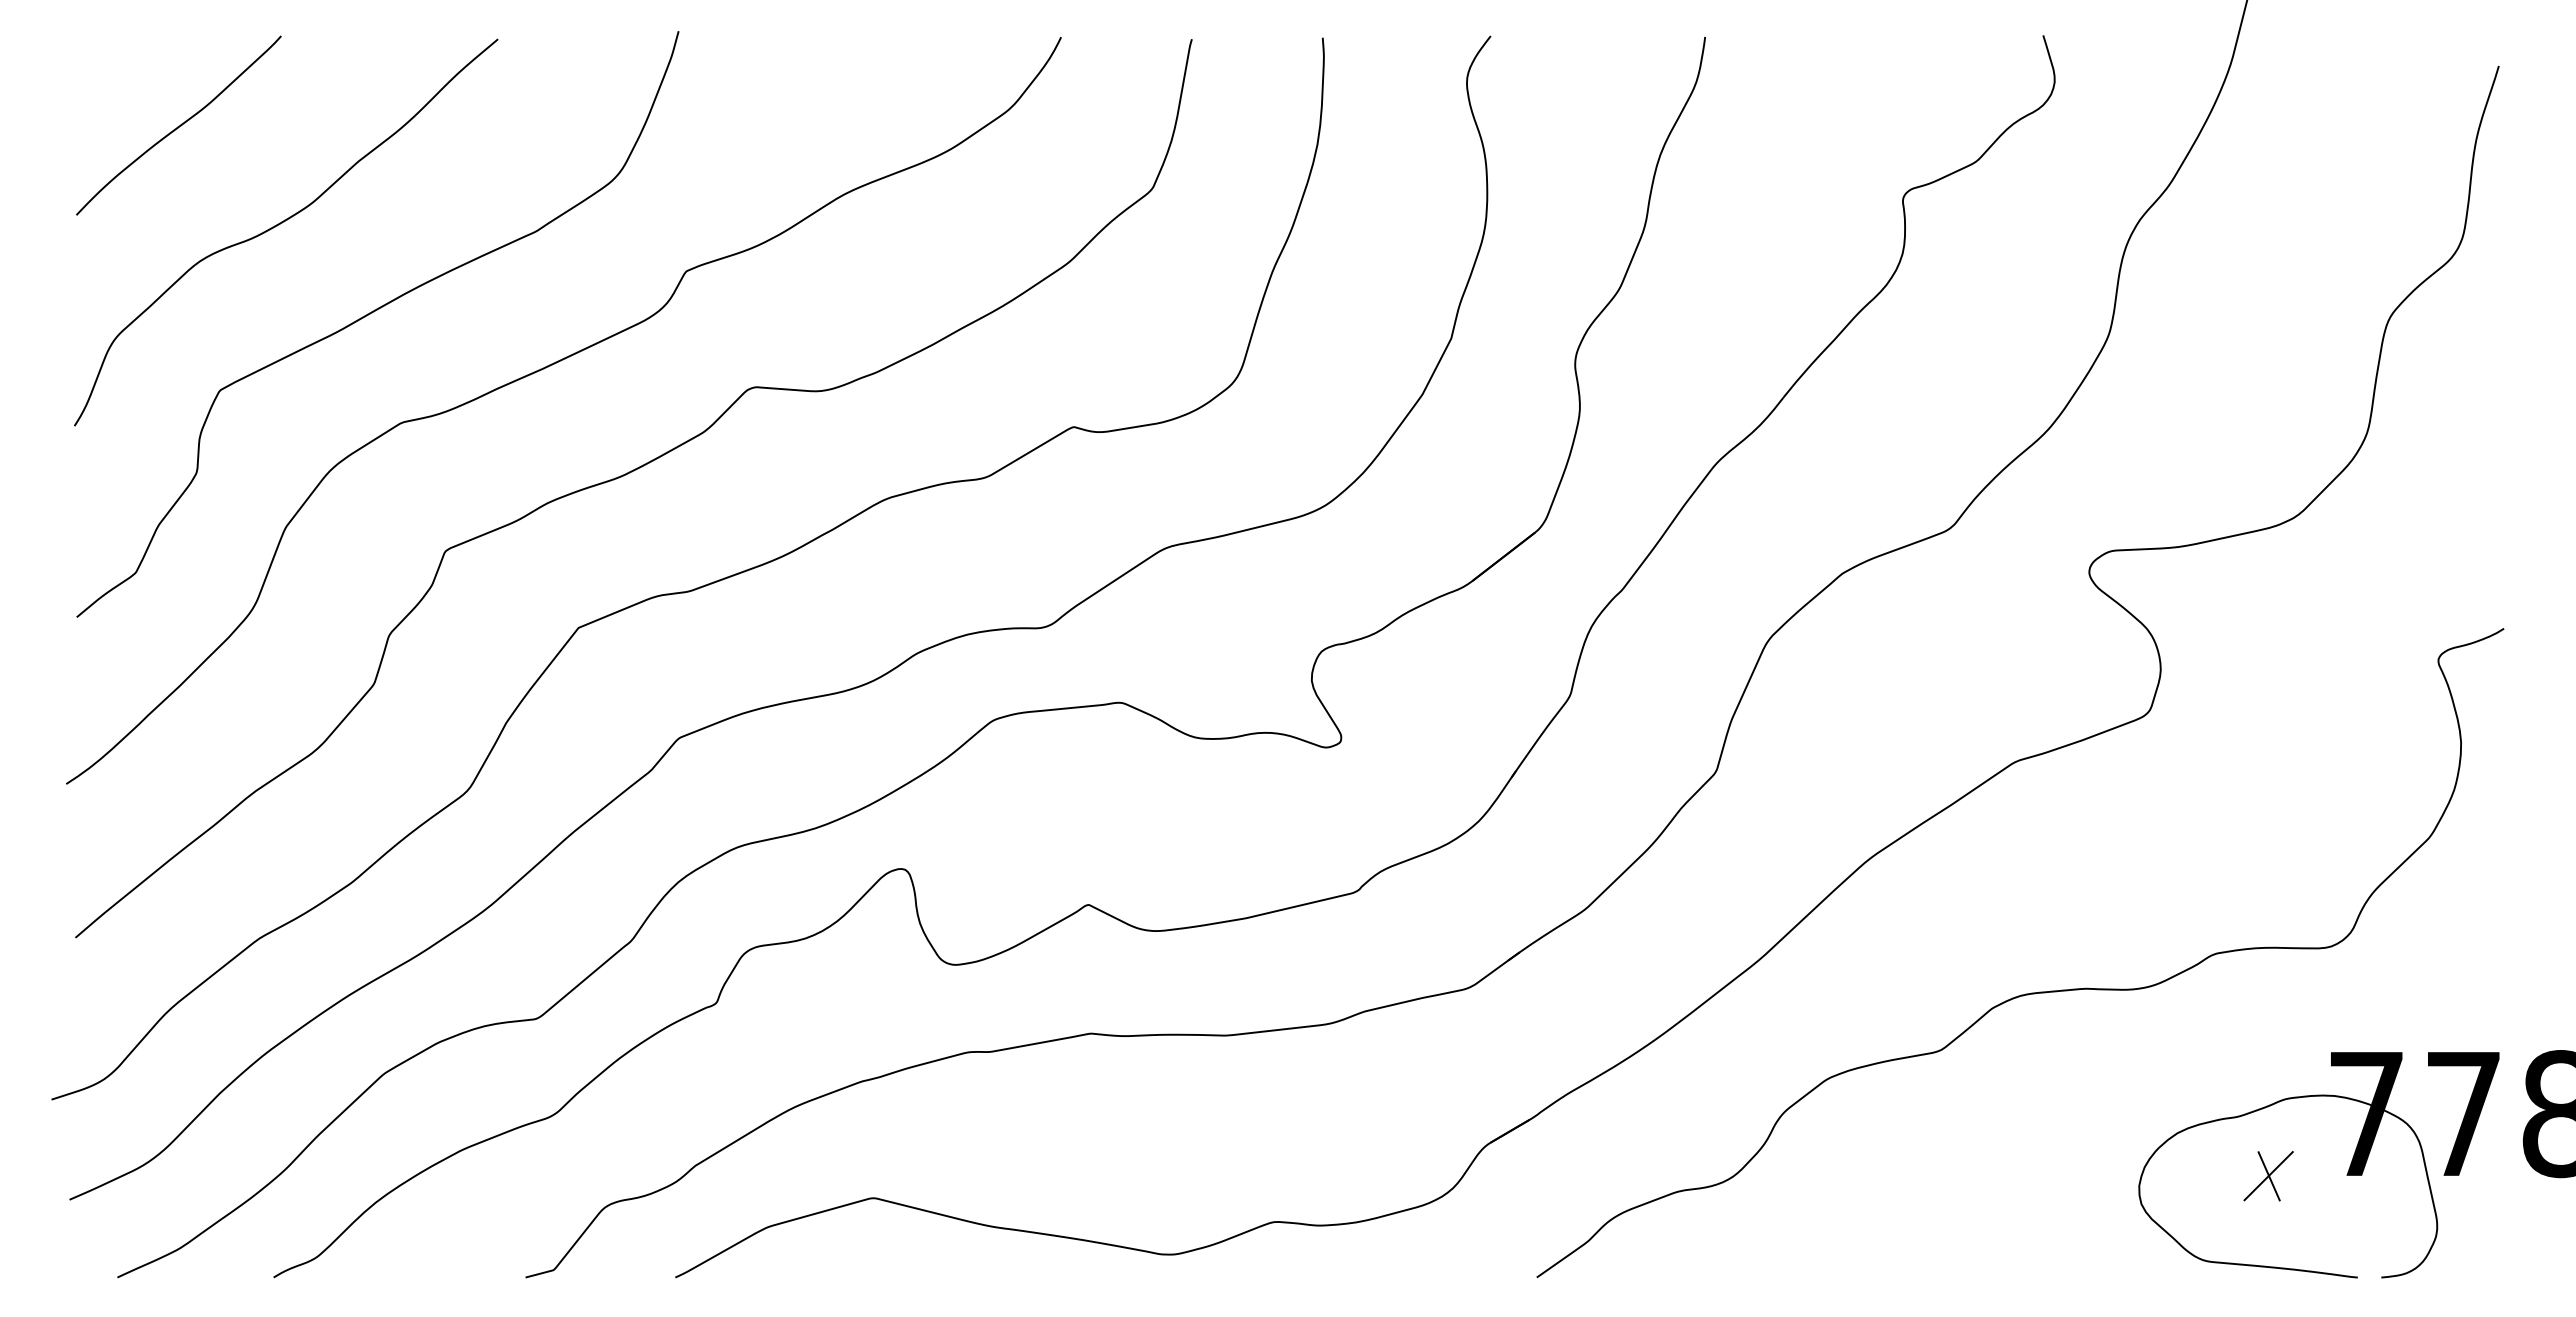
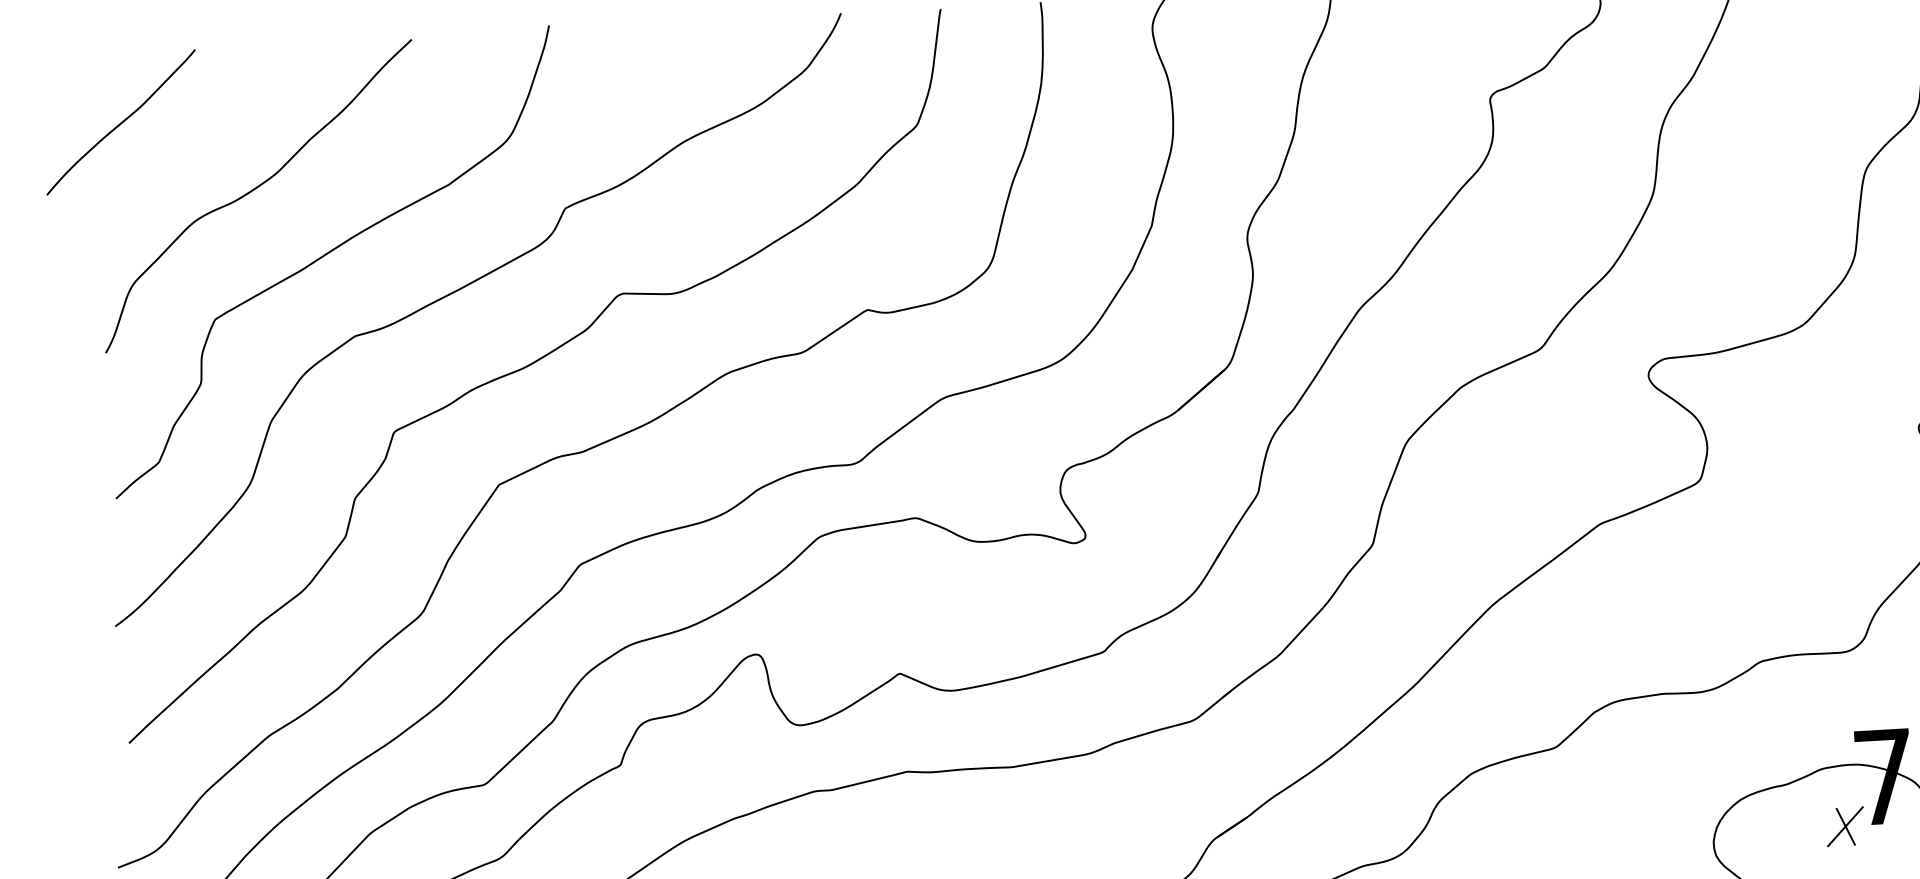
curve: (179, 125) -> (121, 122), moved
part: (2268, 1176) -> (1845, 826), moved

